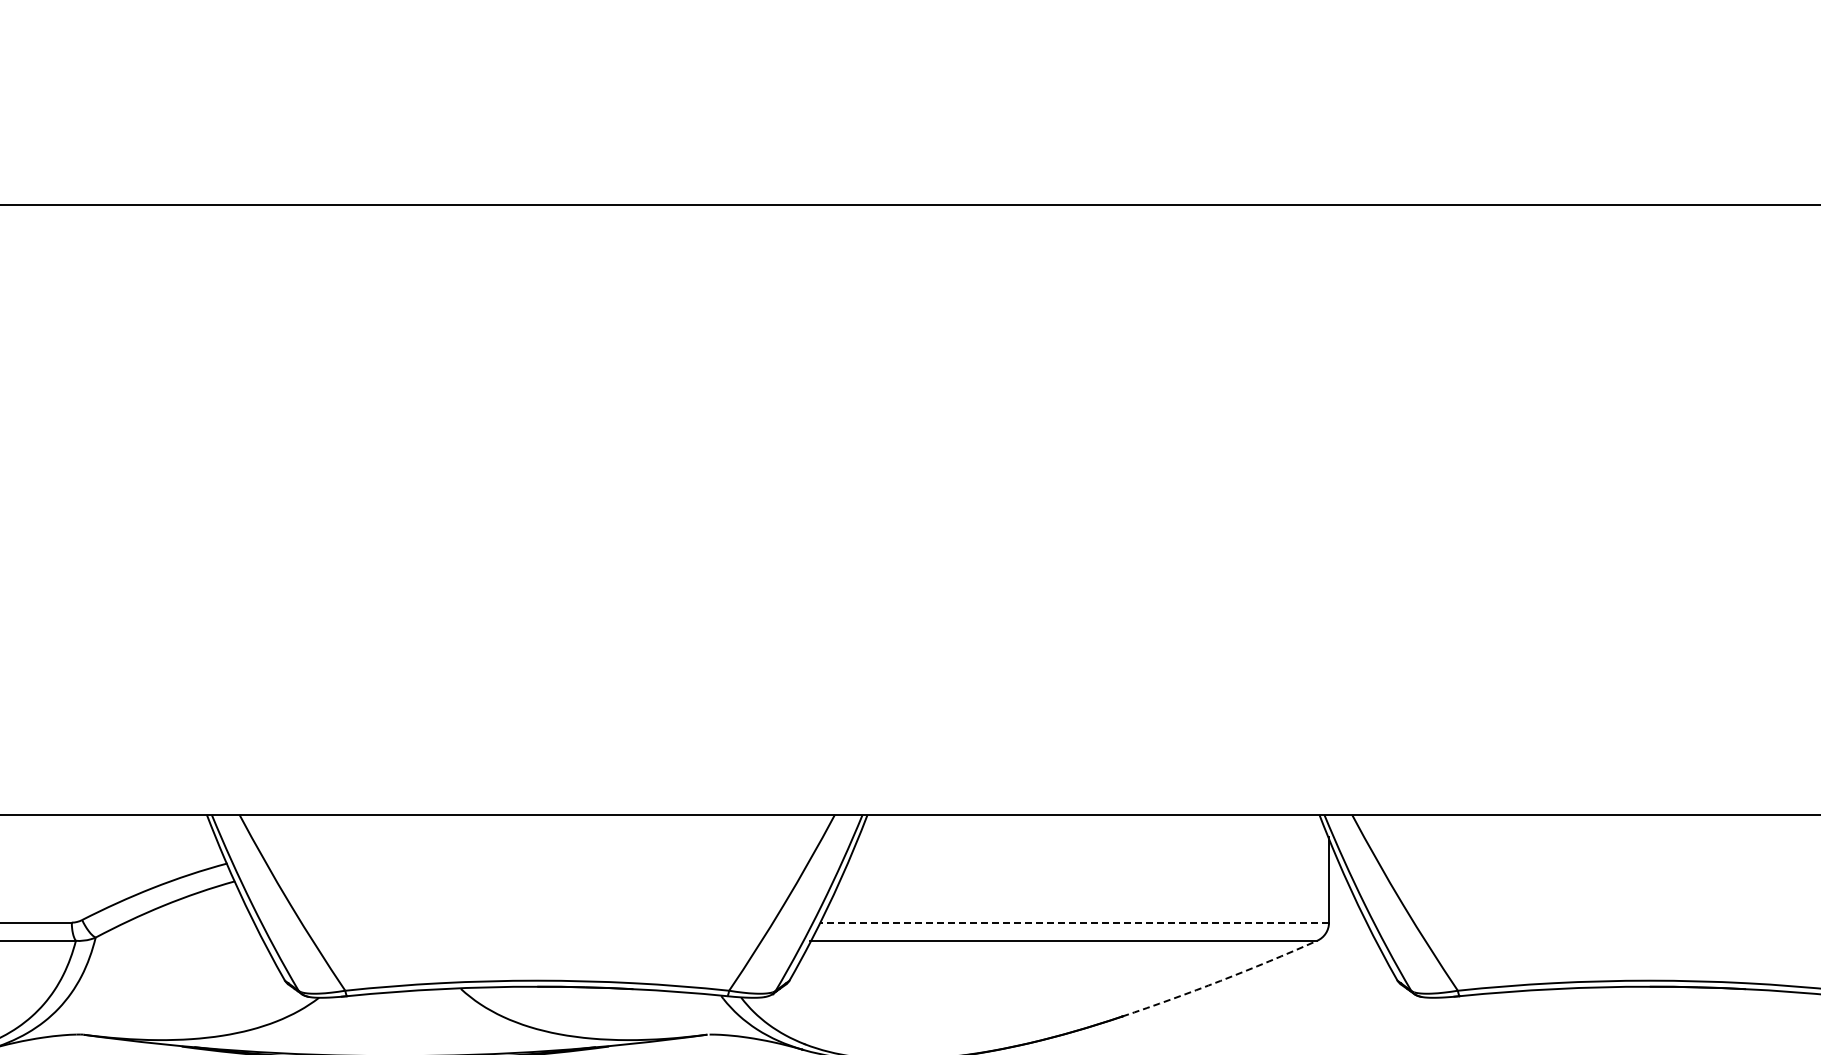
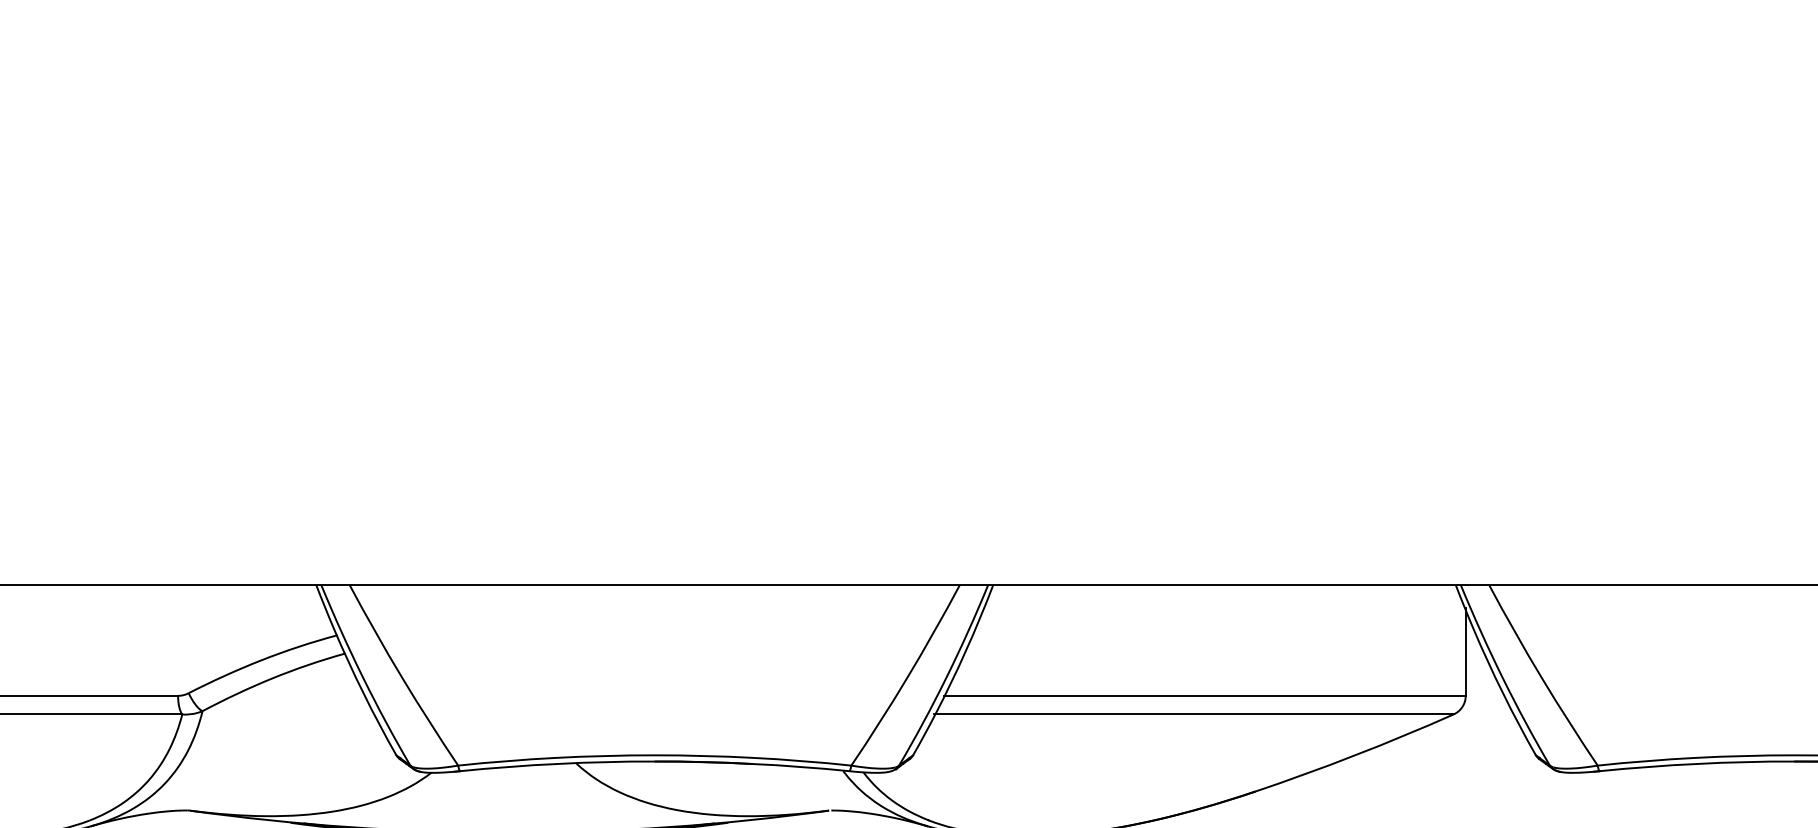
line: (1074, 922) -> (1205, 695), dashed -> solid
arc: (1220, 980) -> (1354, 755), dashed -> solid

